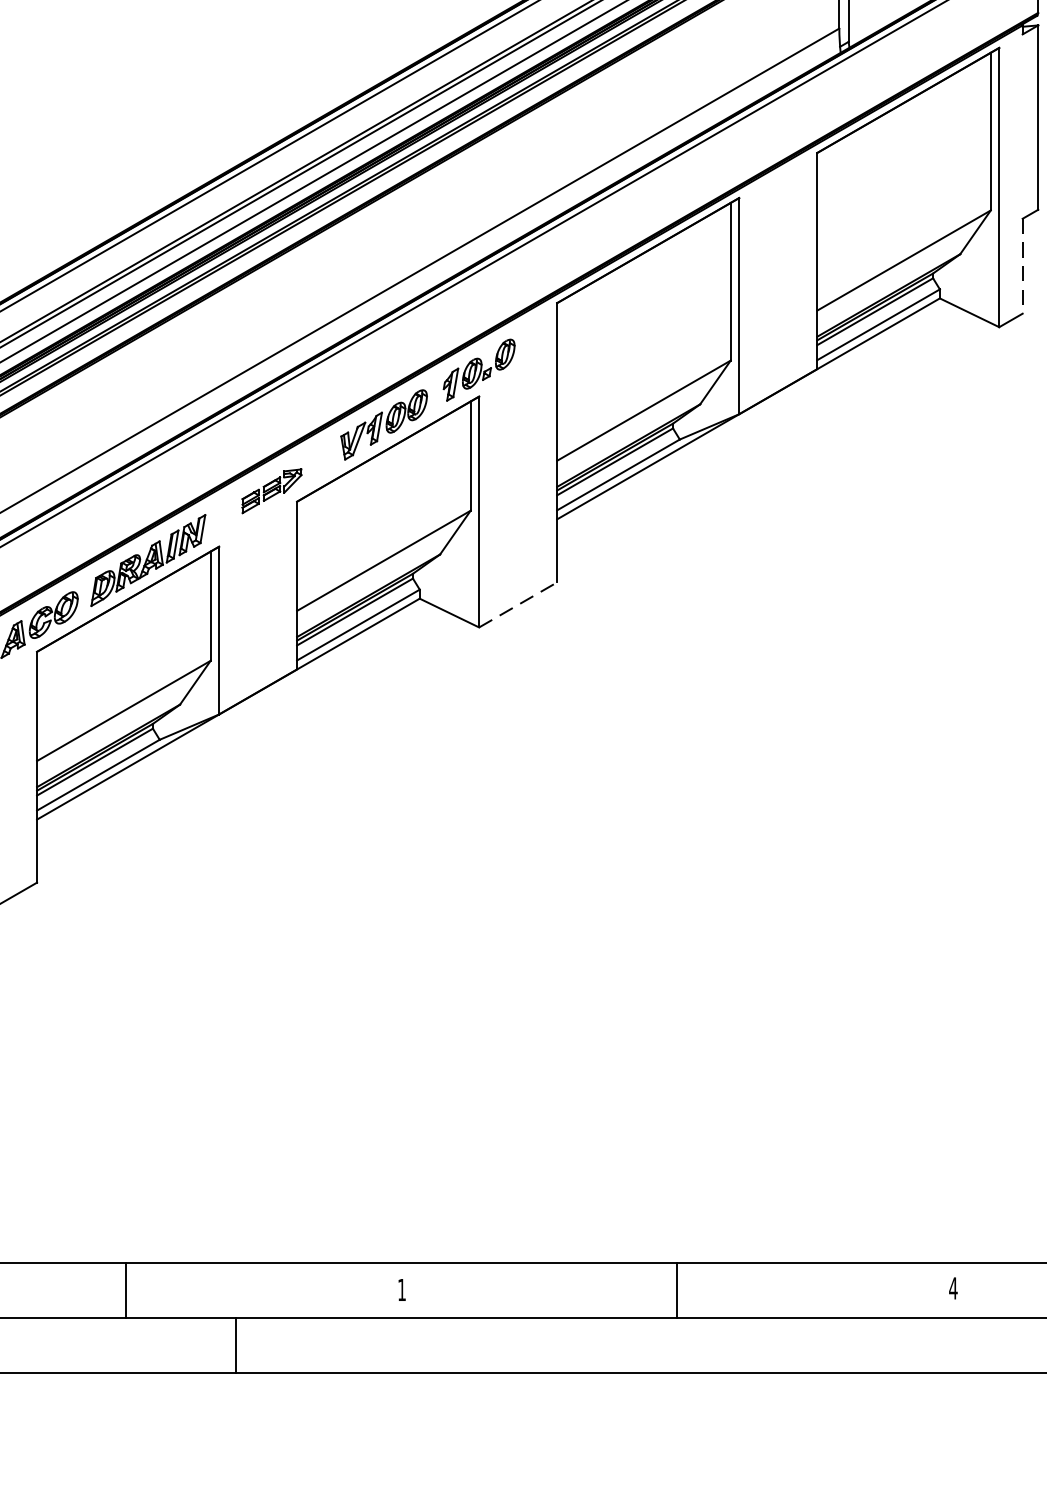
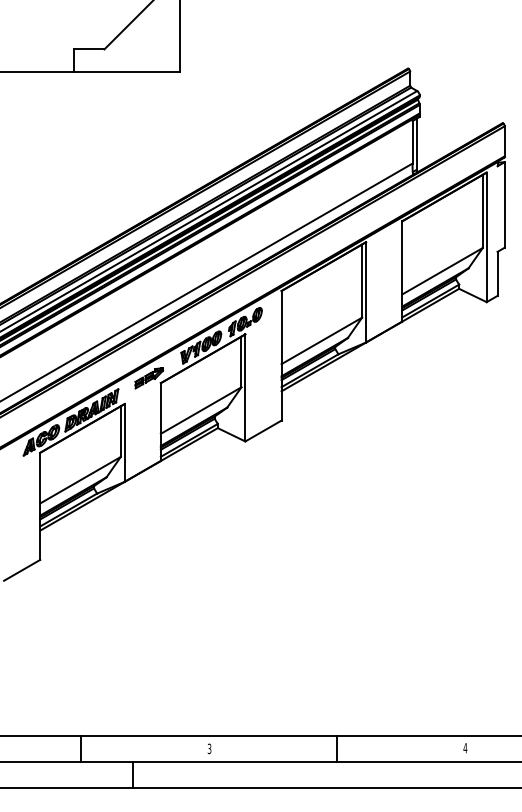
line: (1022, 267) -> (497, 274), dashed -> solid
line: (518, 605) -> (263, 431), dashed -> solid
text: (401, 1289) -> (209, 748), 1 -> 3

